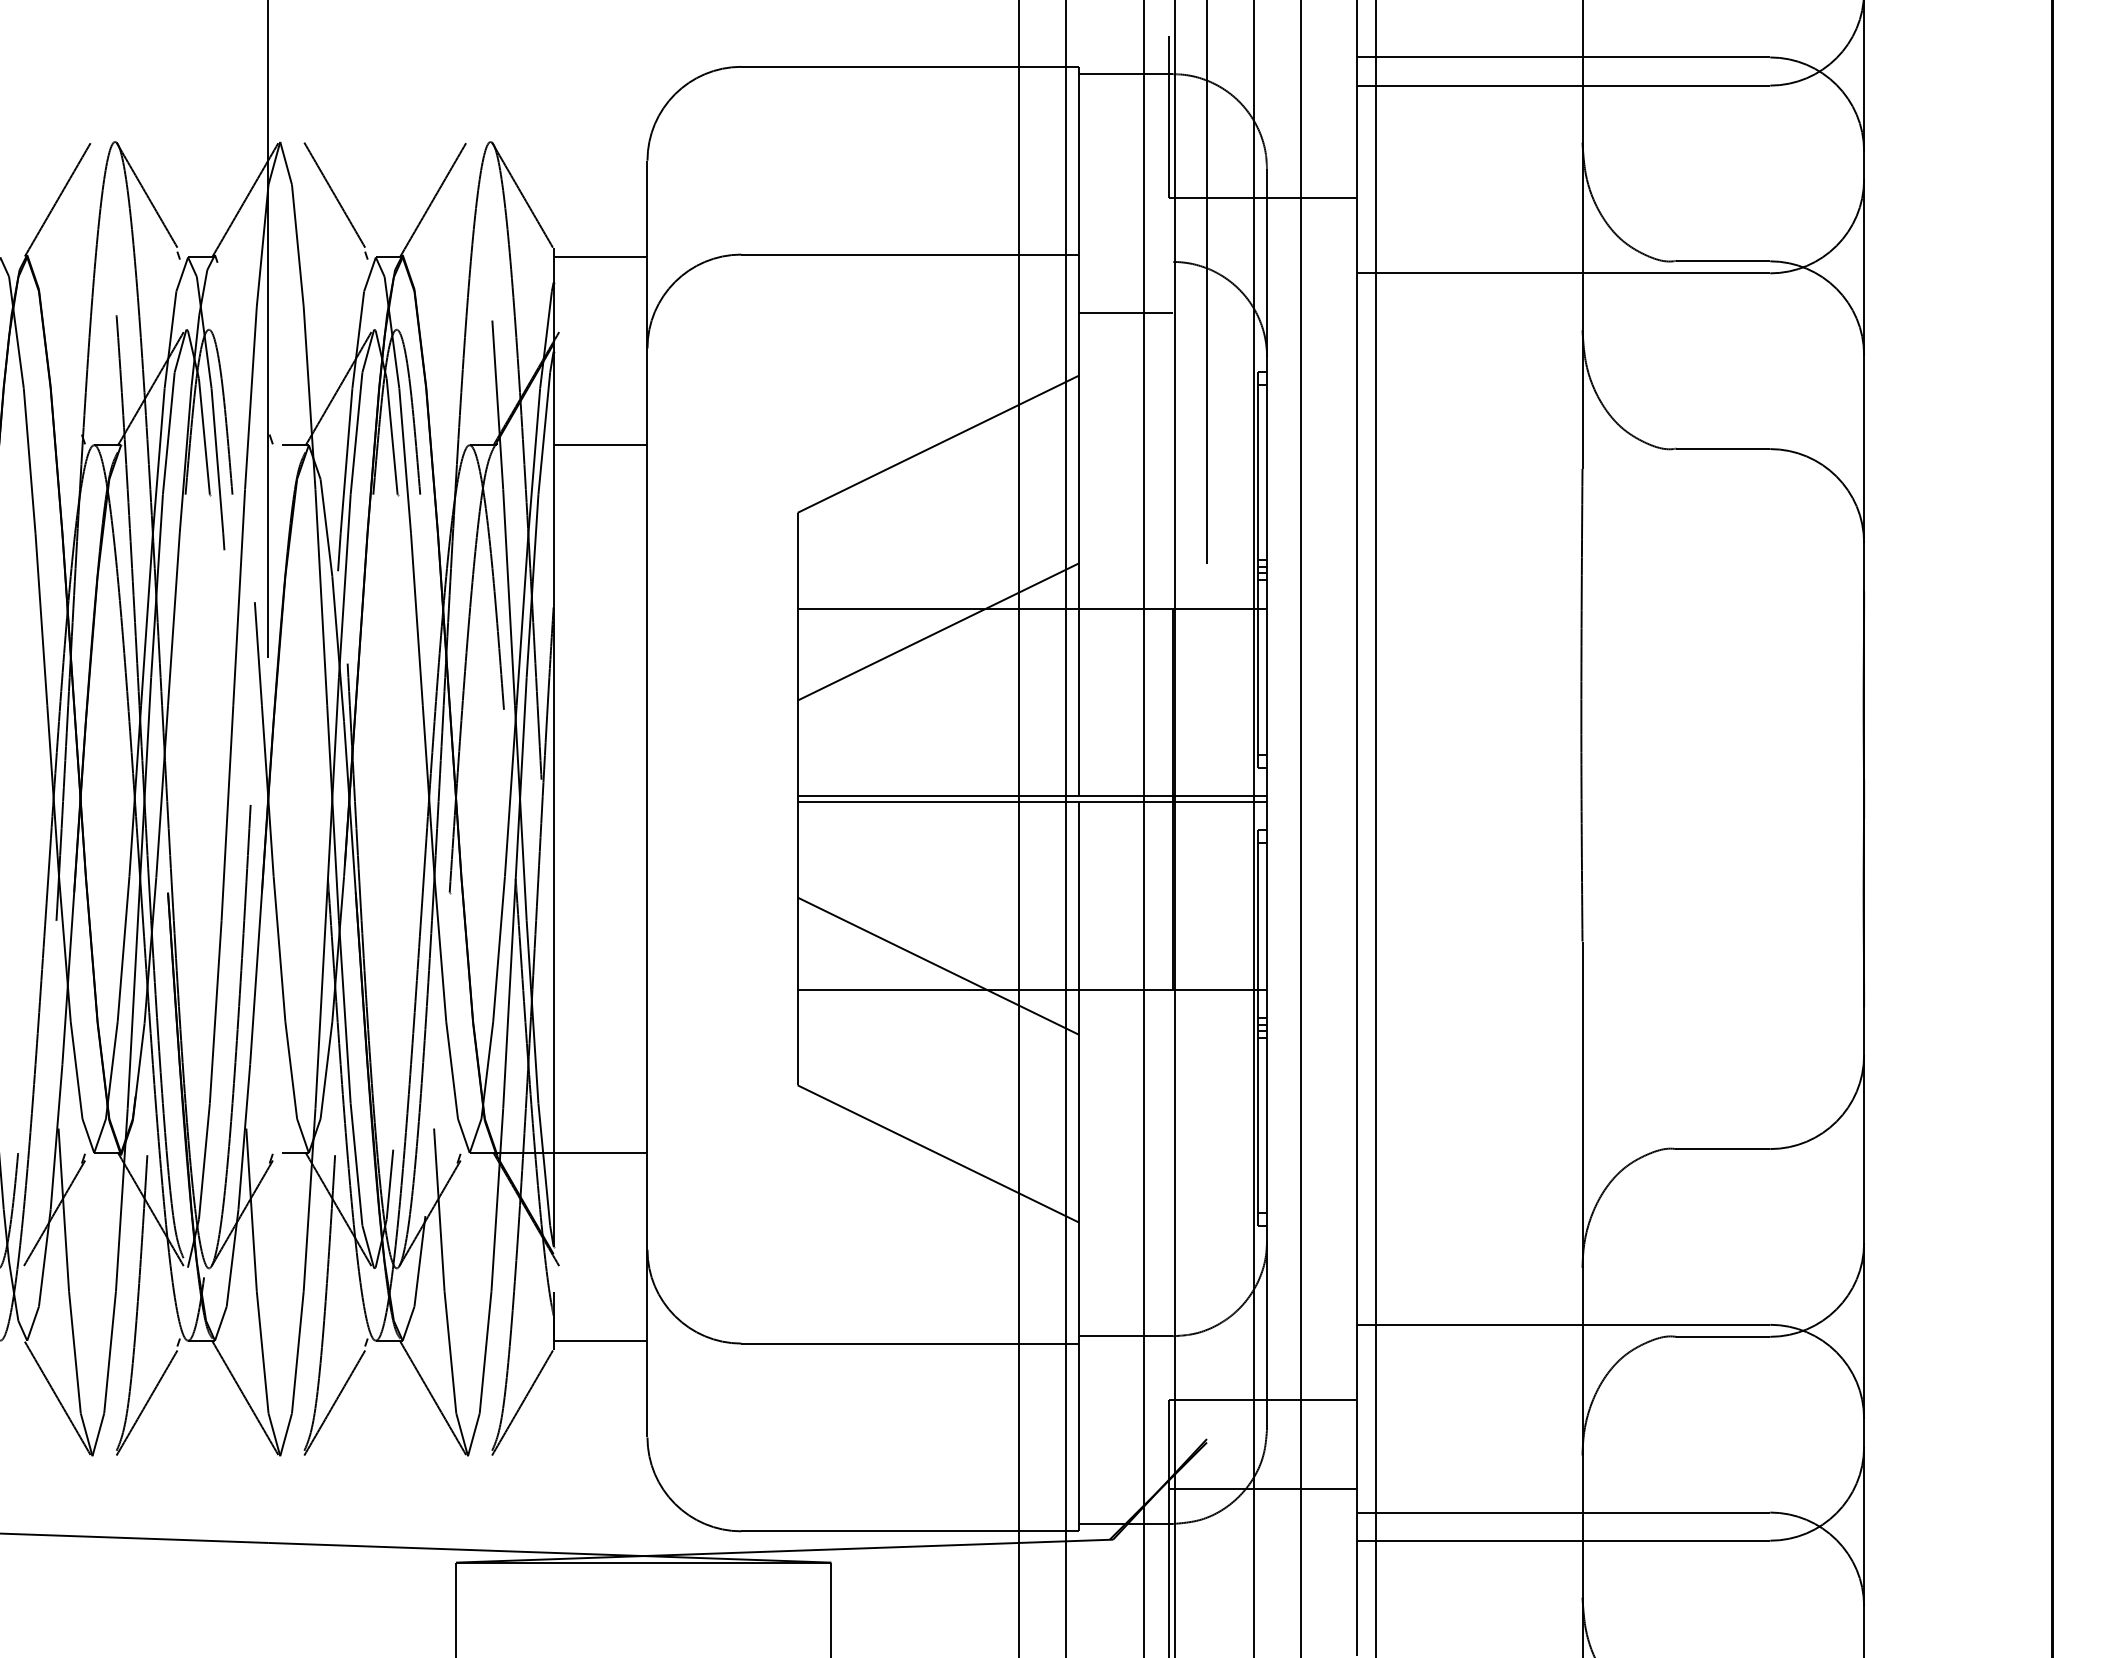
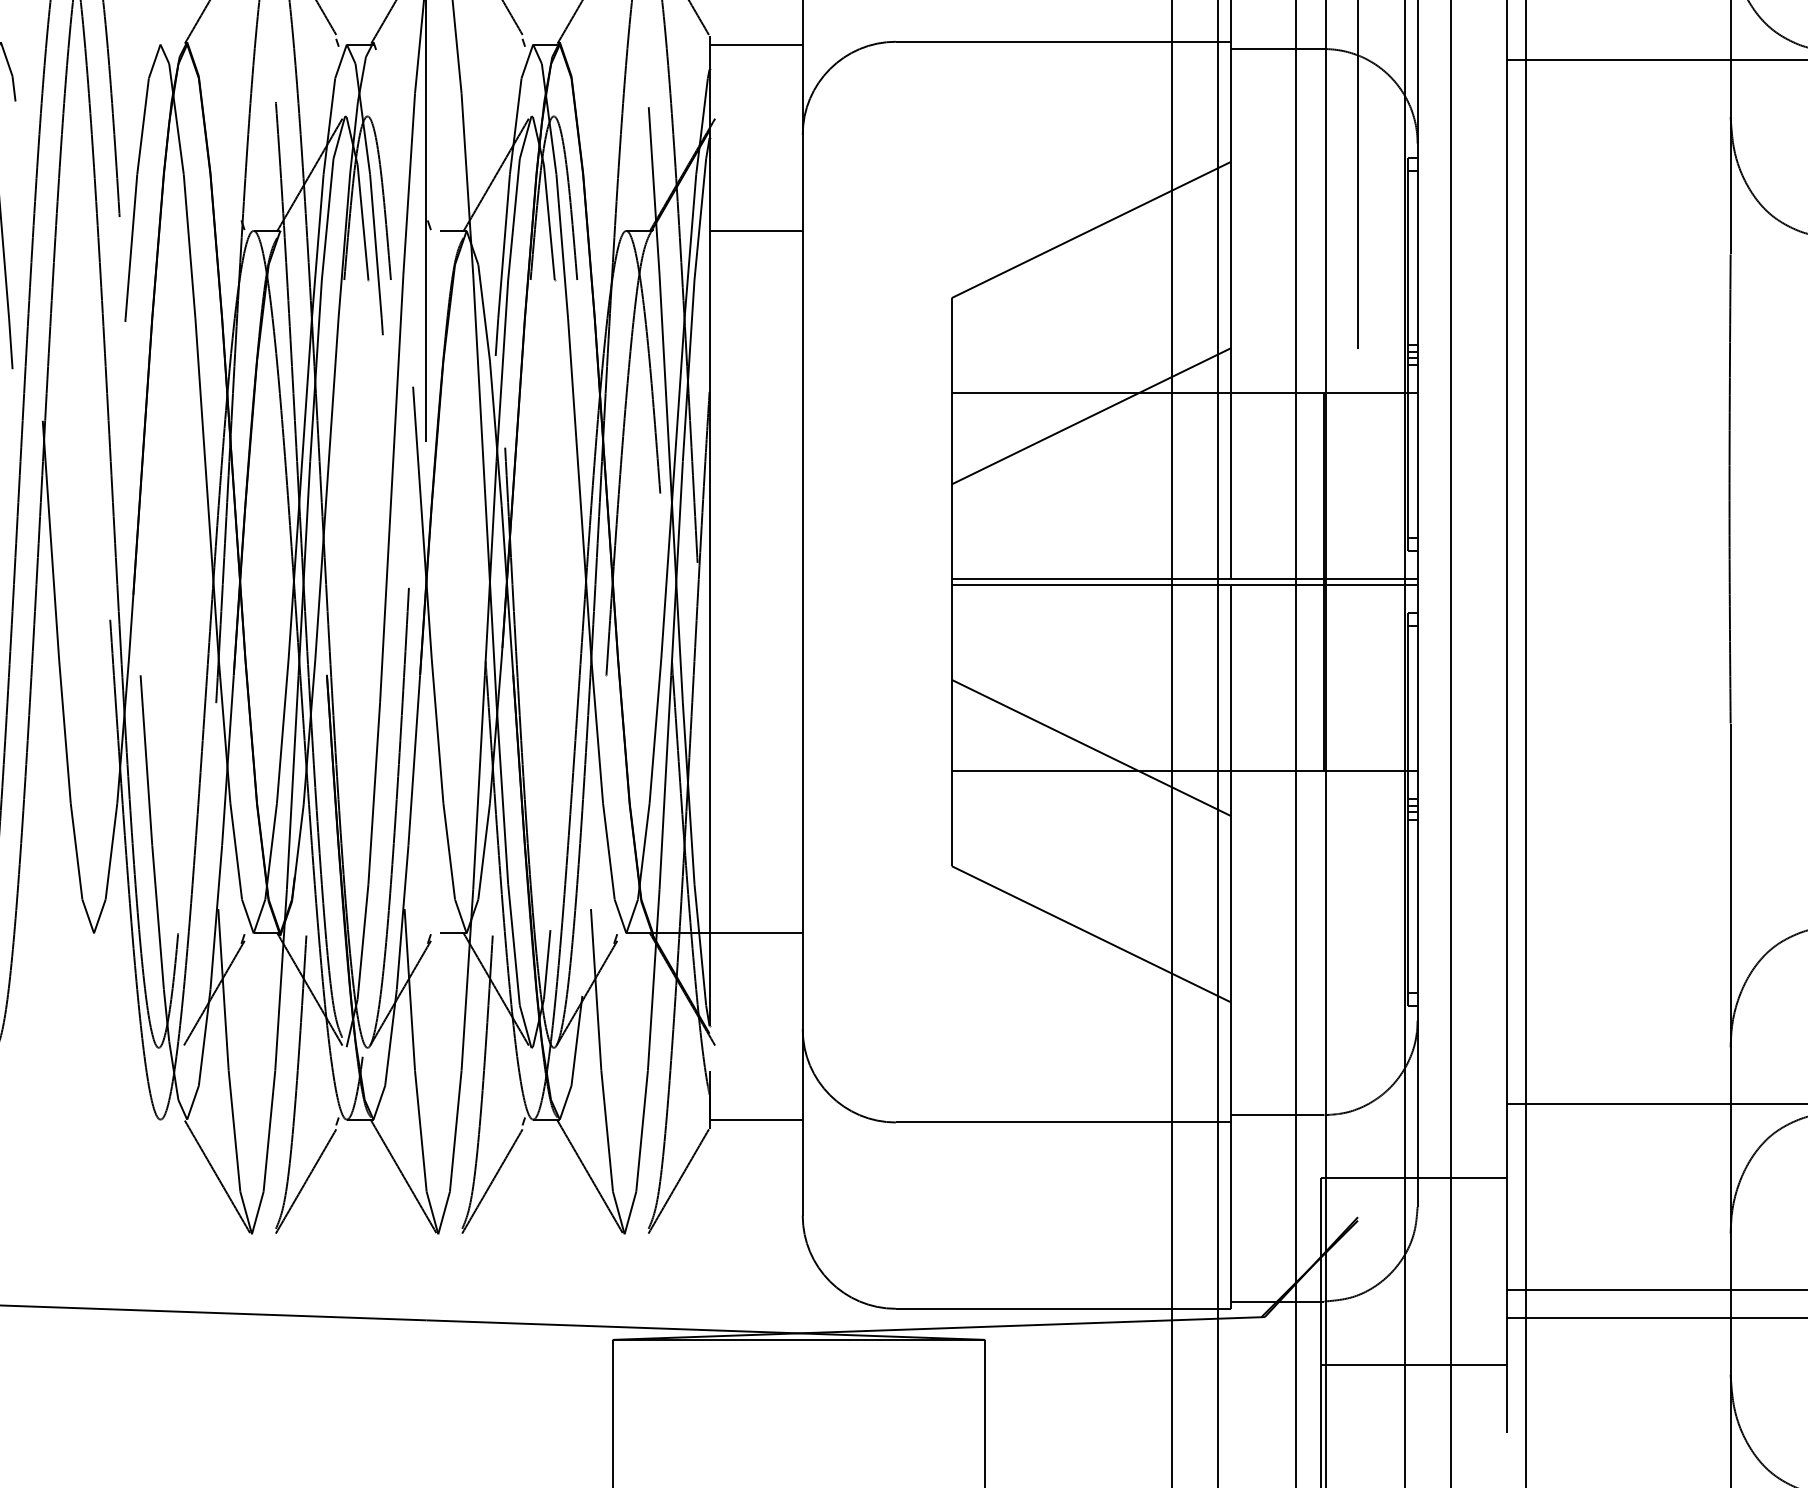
line: (1126, 312) -> (1278, 48), moved
line: (1263, 1488) -> (1414, 1364), moved

